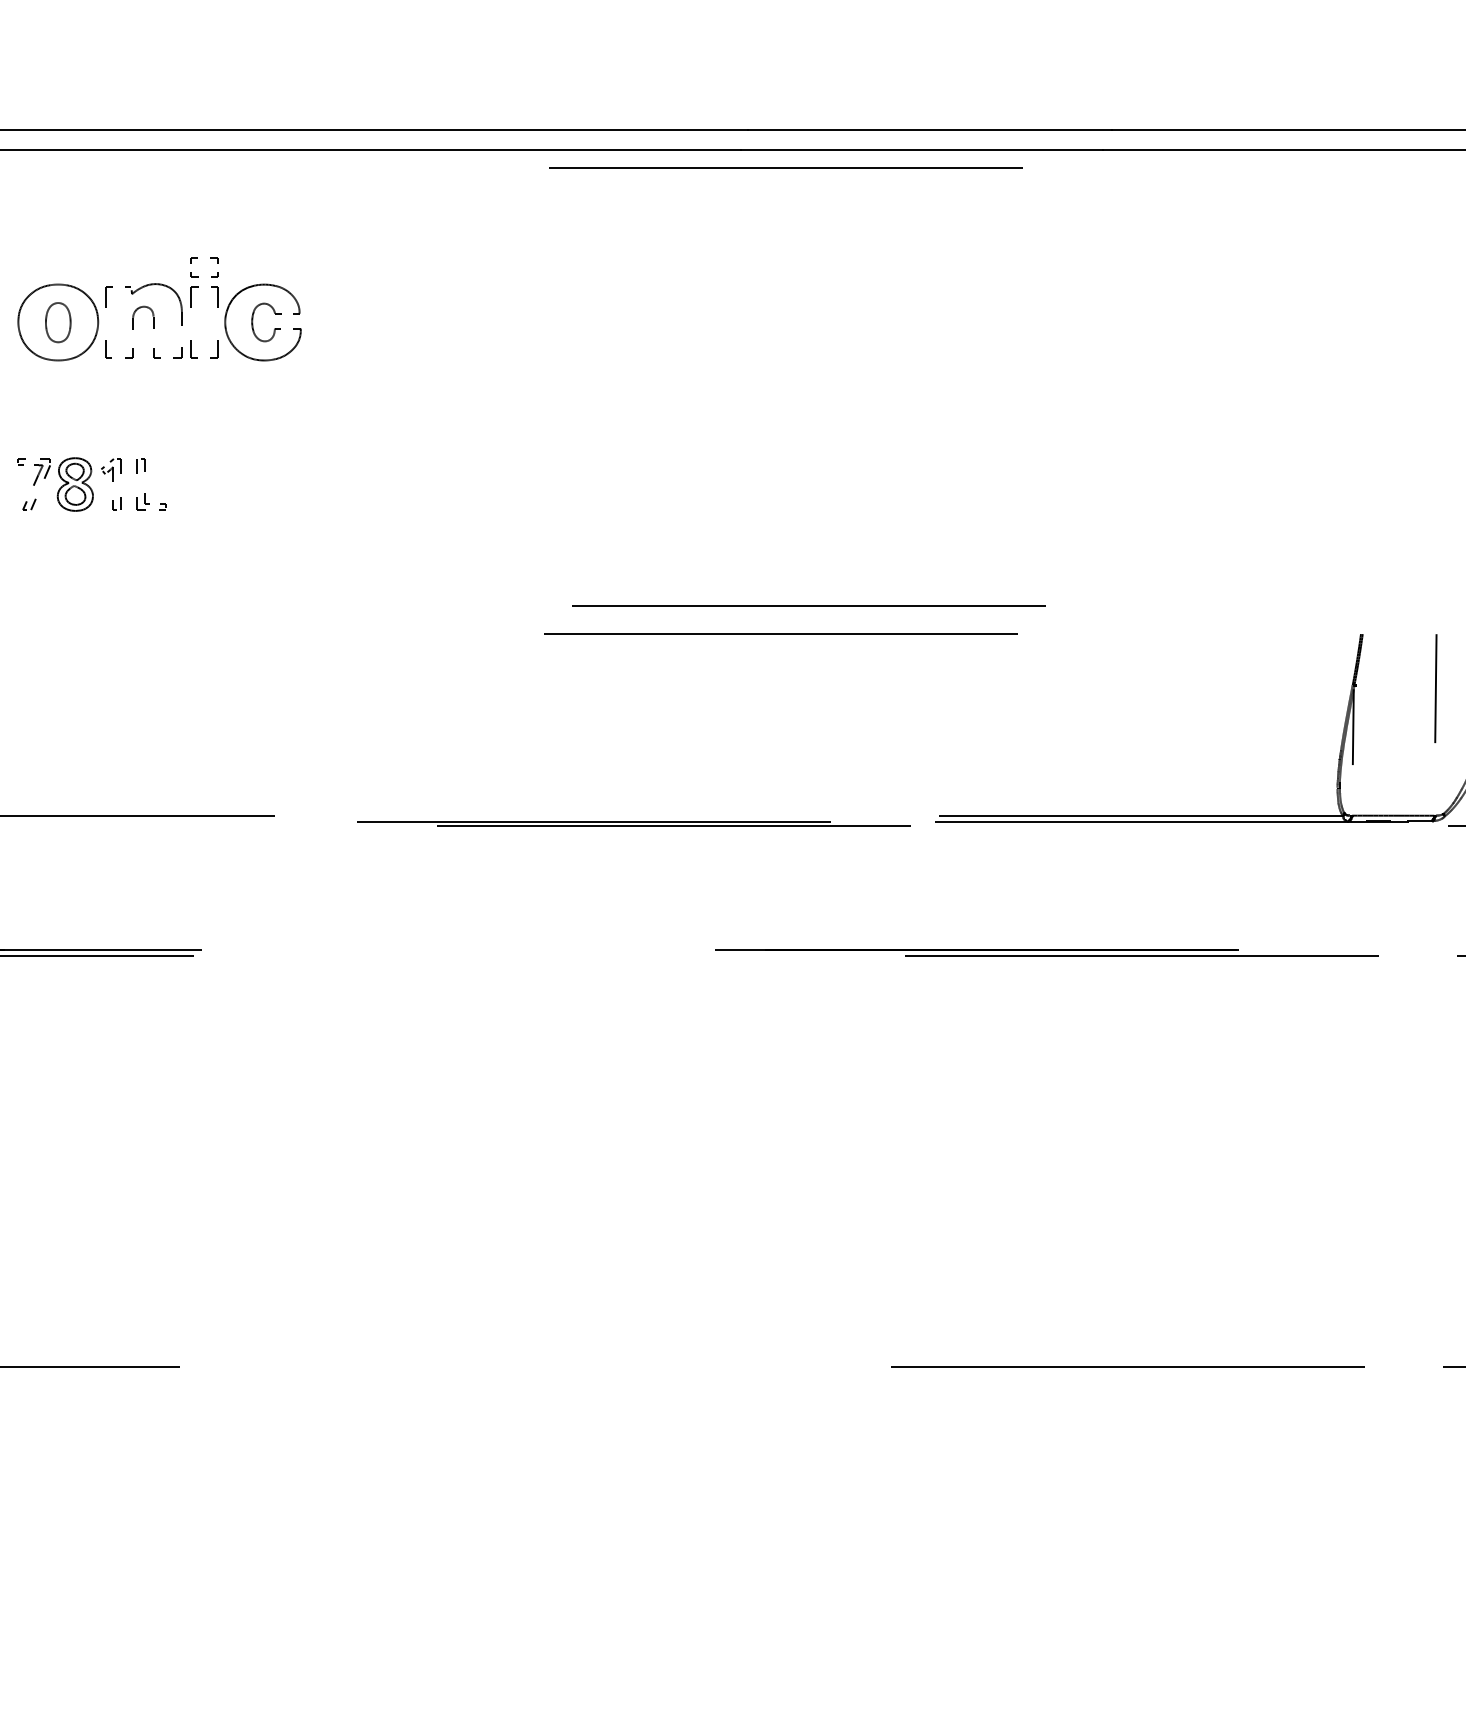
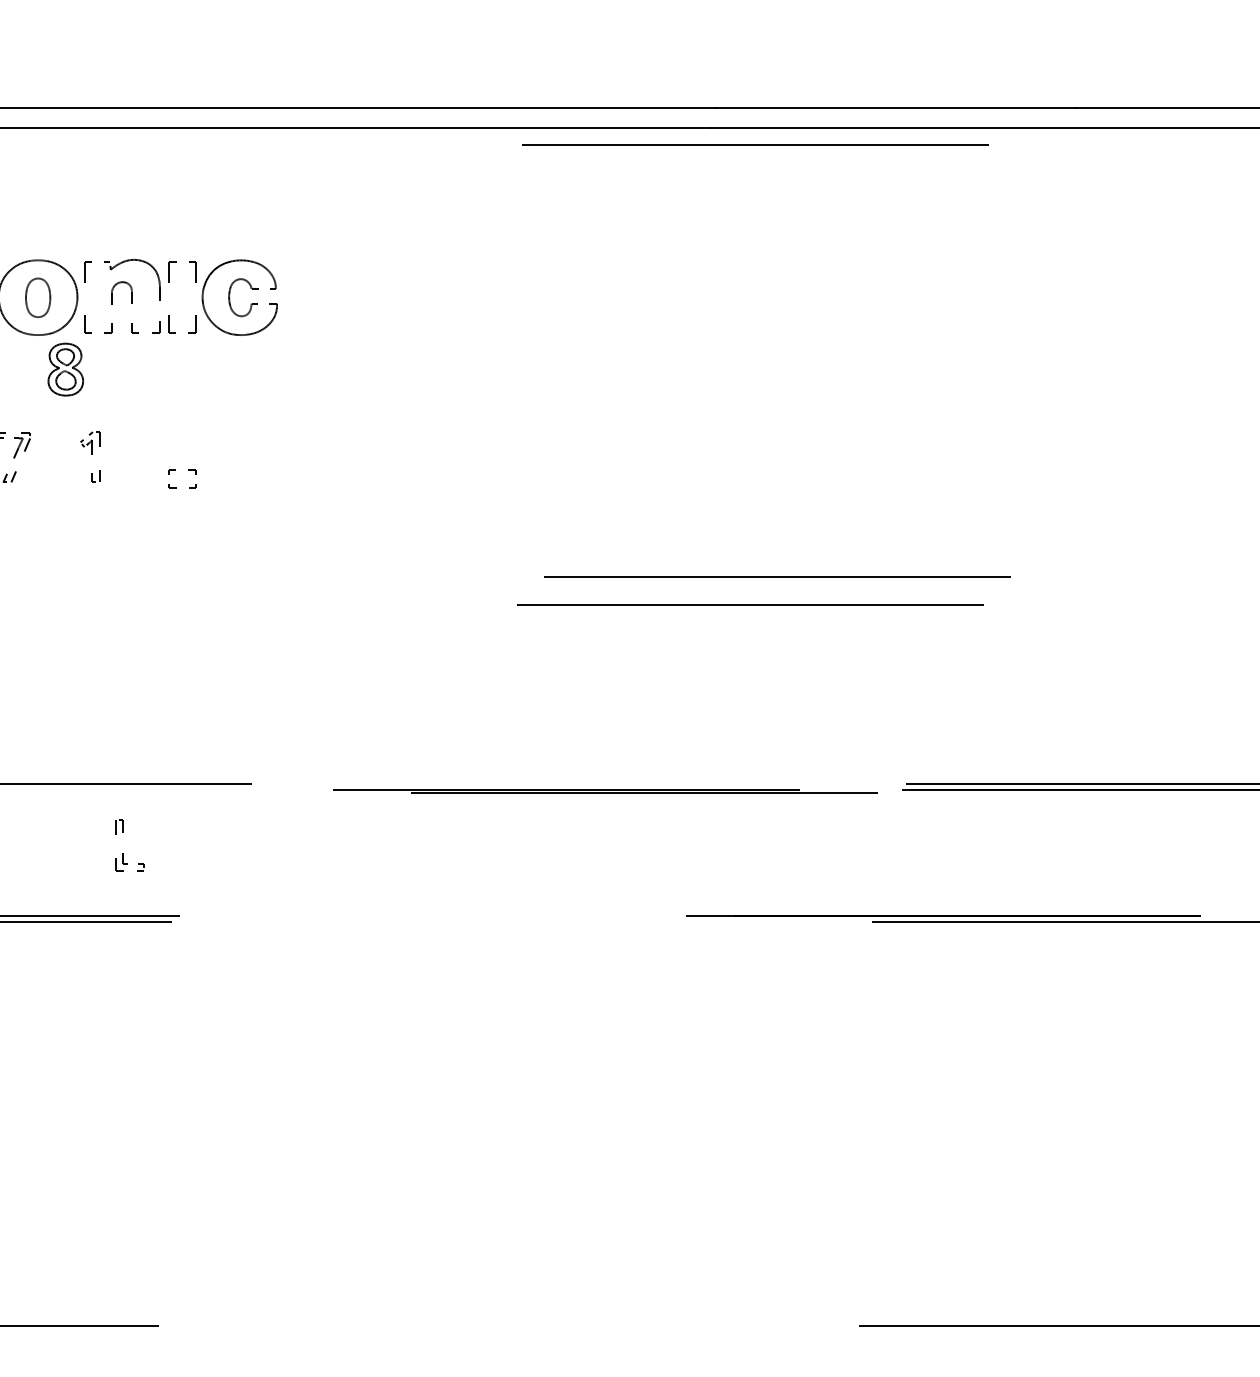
part: (210, 258) -> (188, 470), moved
part: (74, 484) -> (64, 369), moved
part: (145, 493) -> (124, 854), moved

